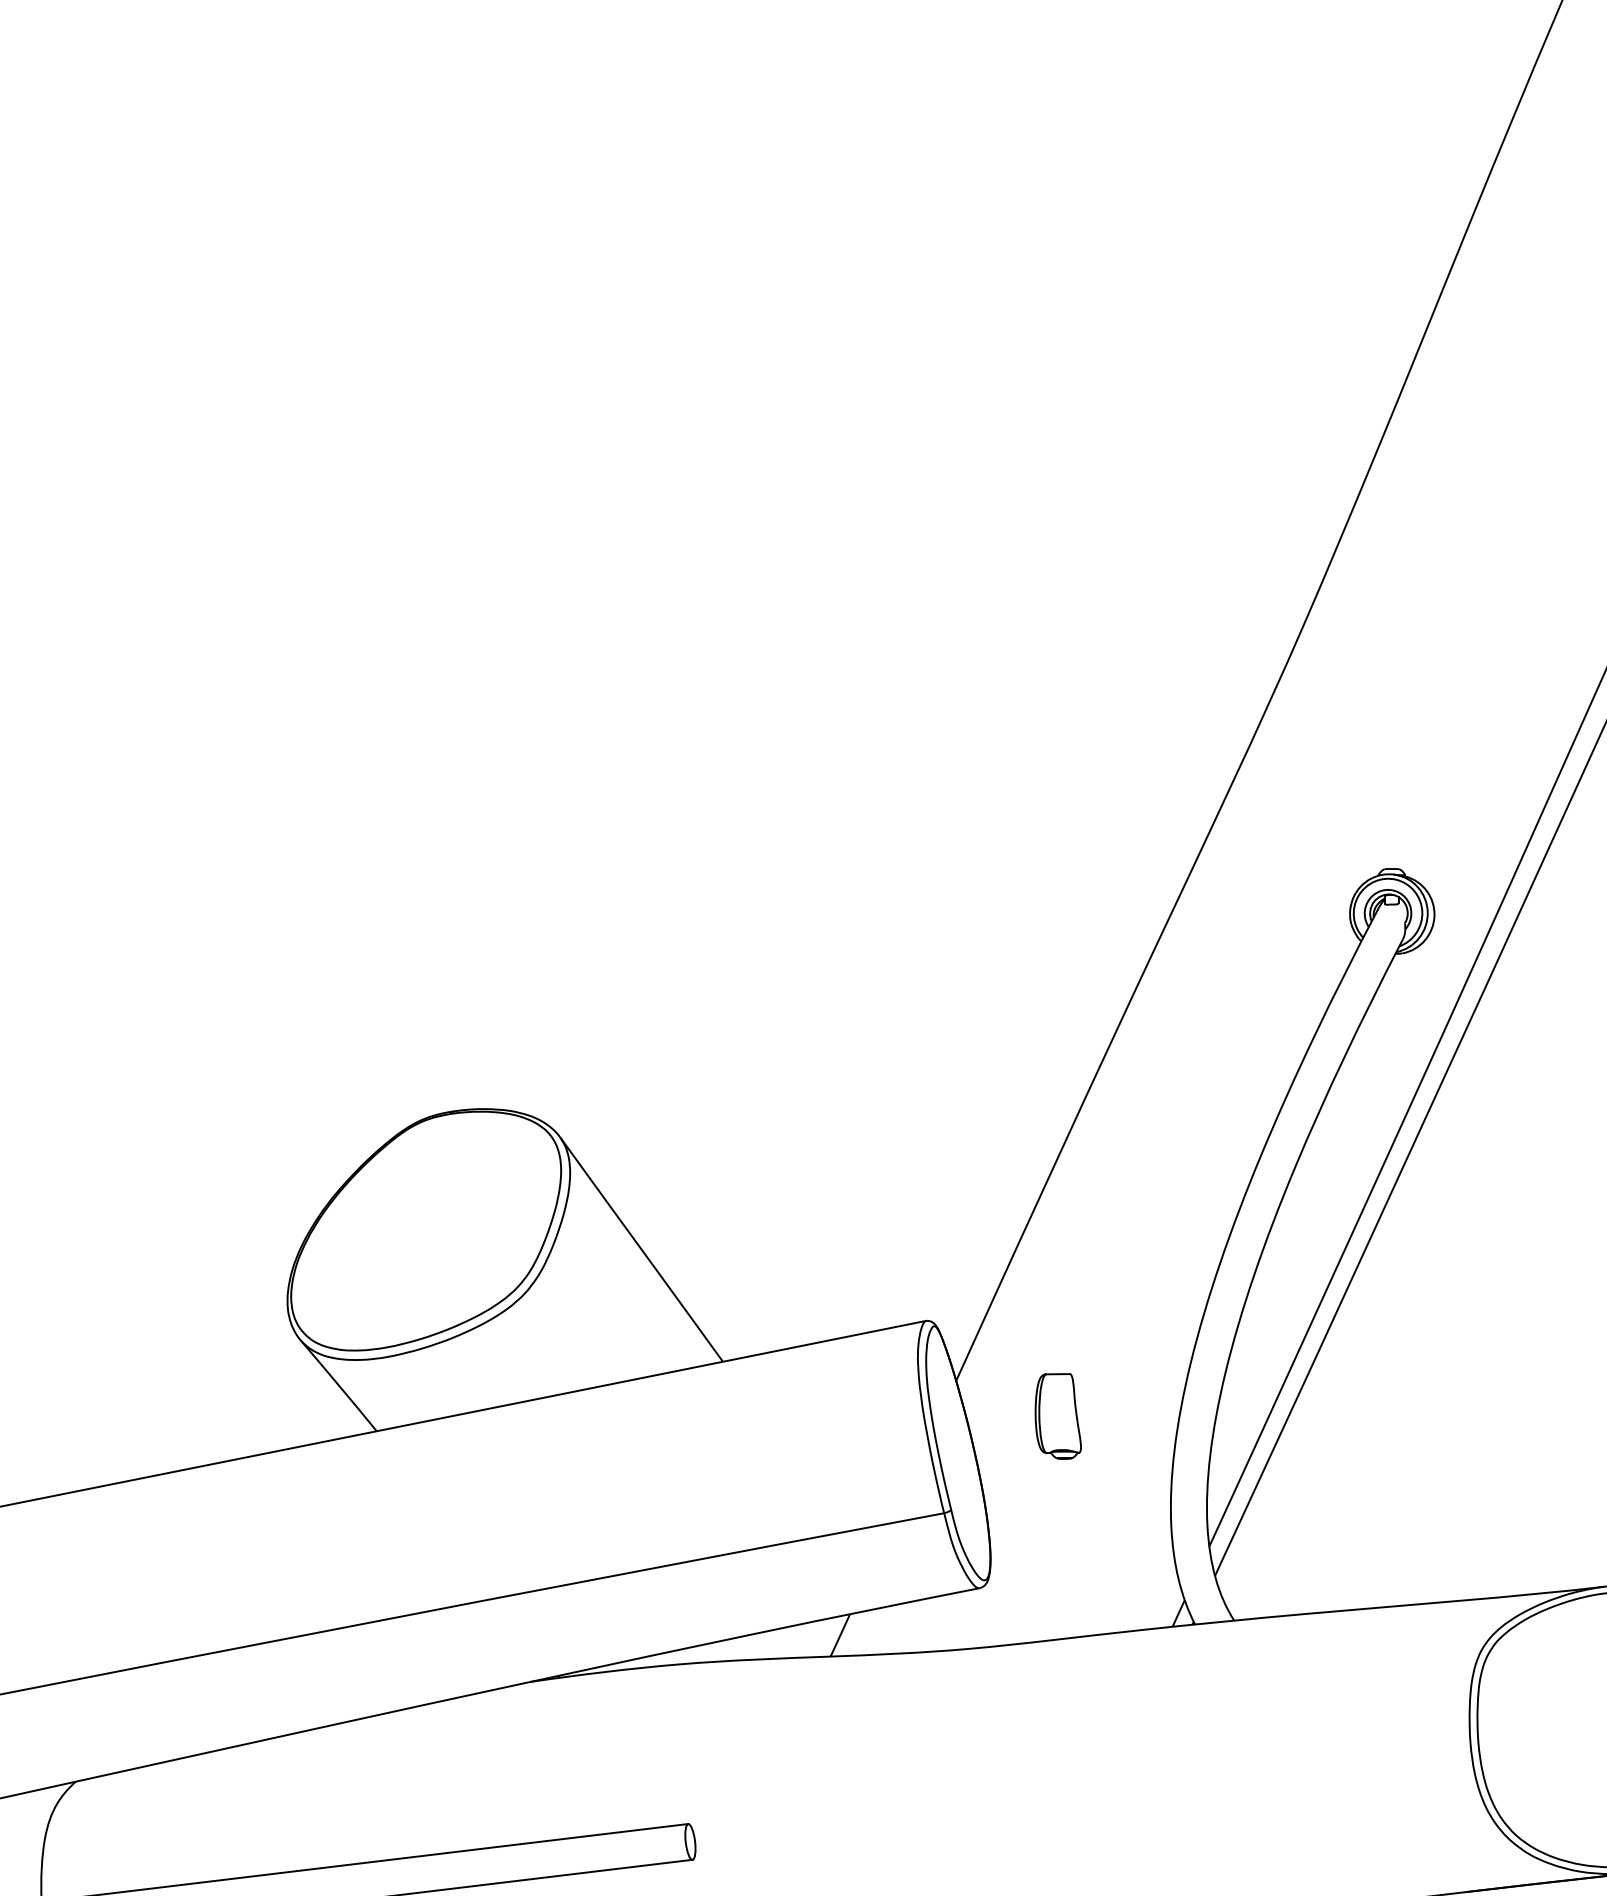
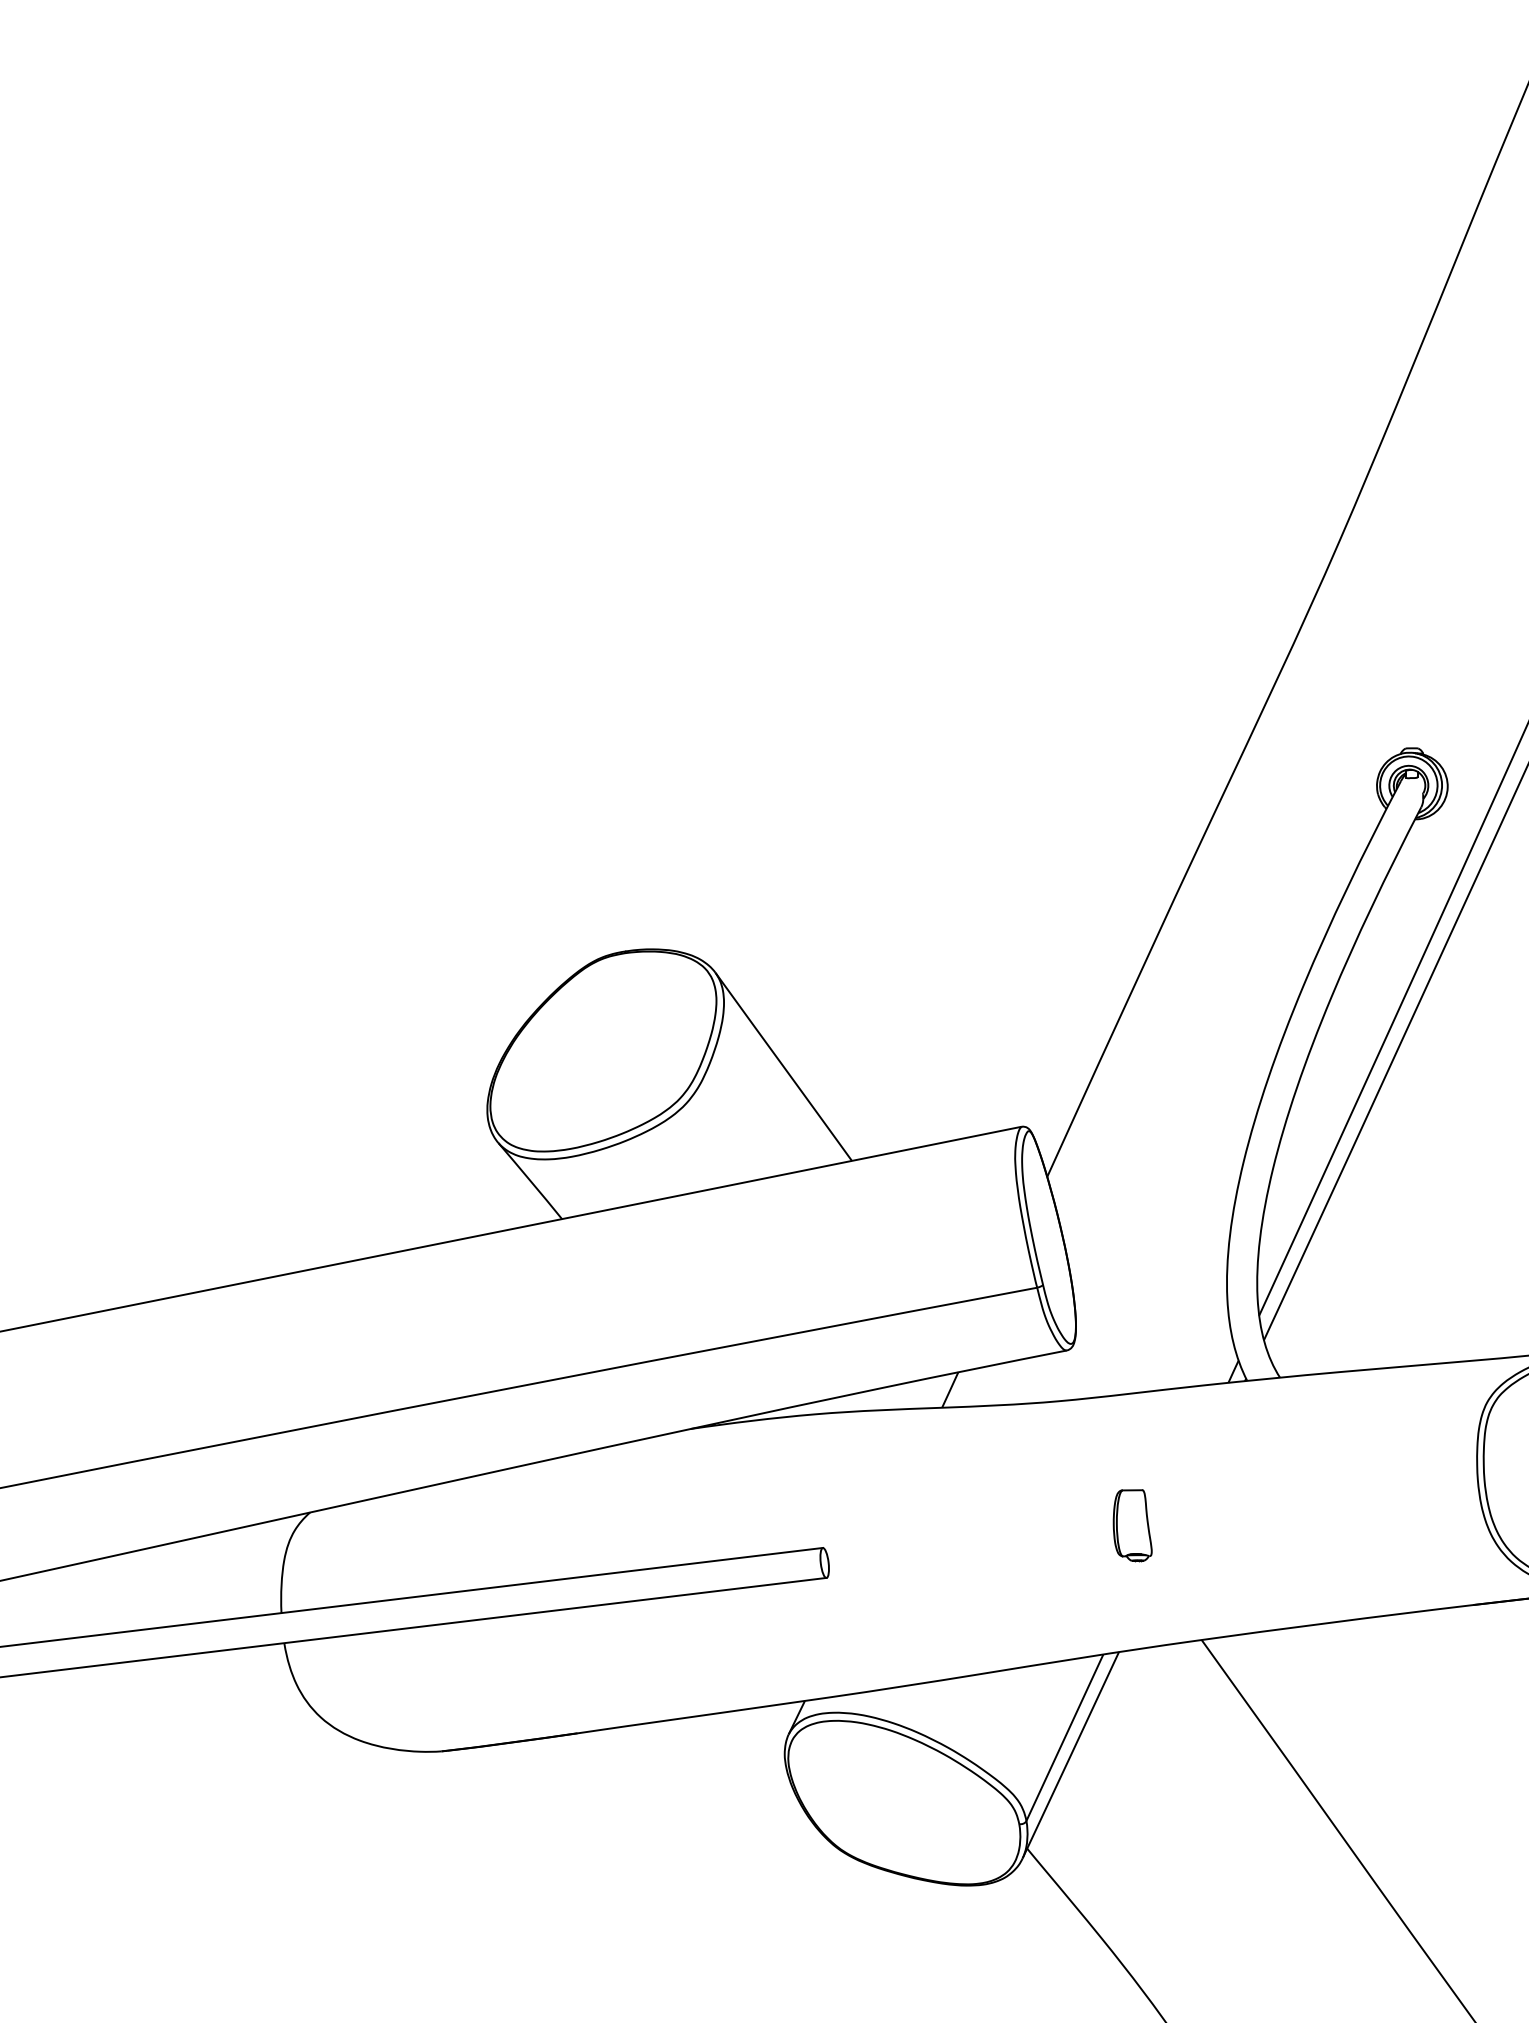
part: (1058, 1416) -> (1132, 1525), moved

